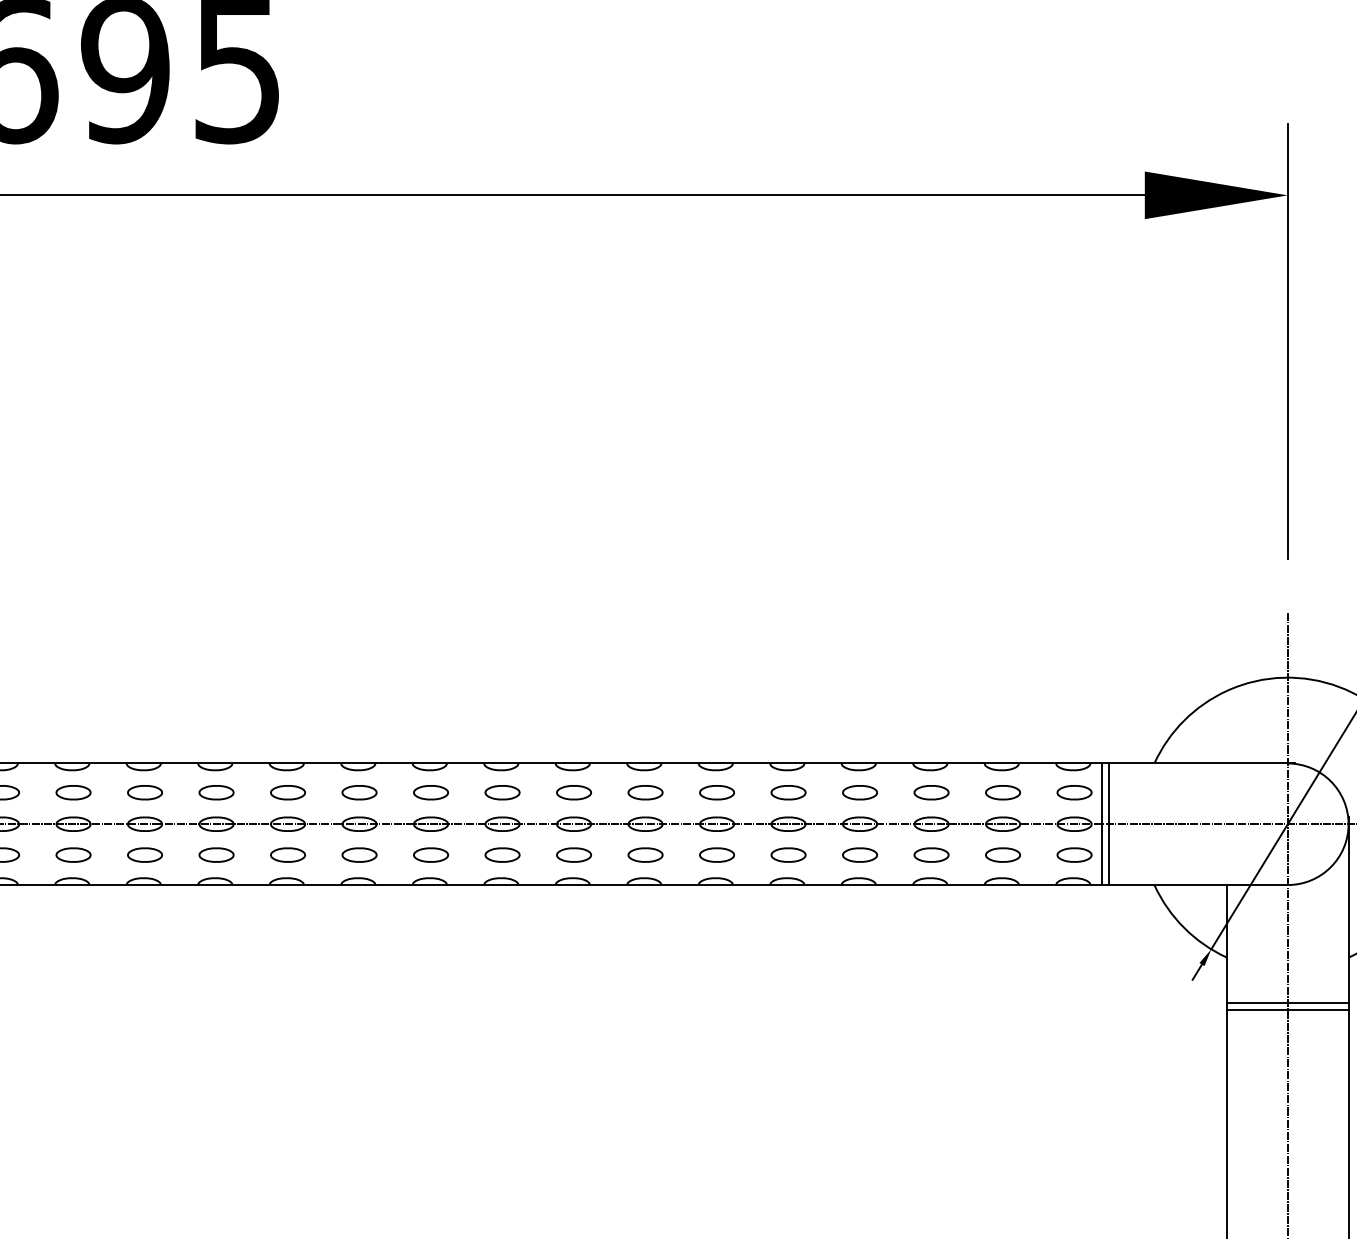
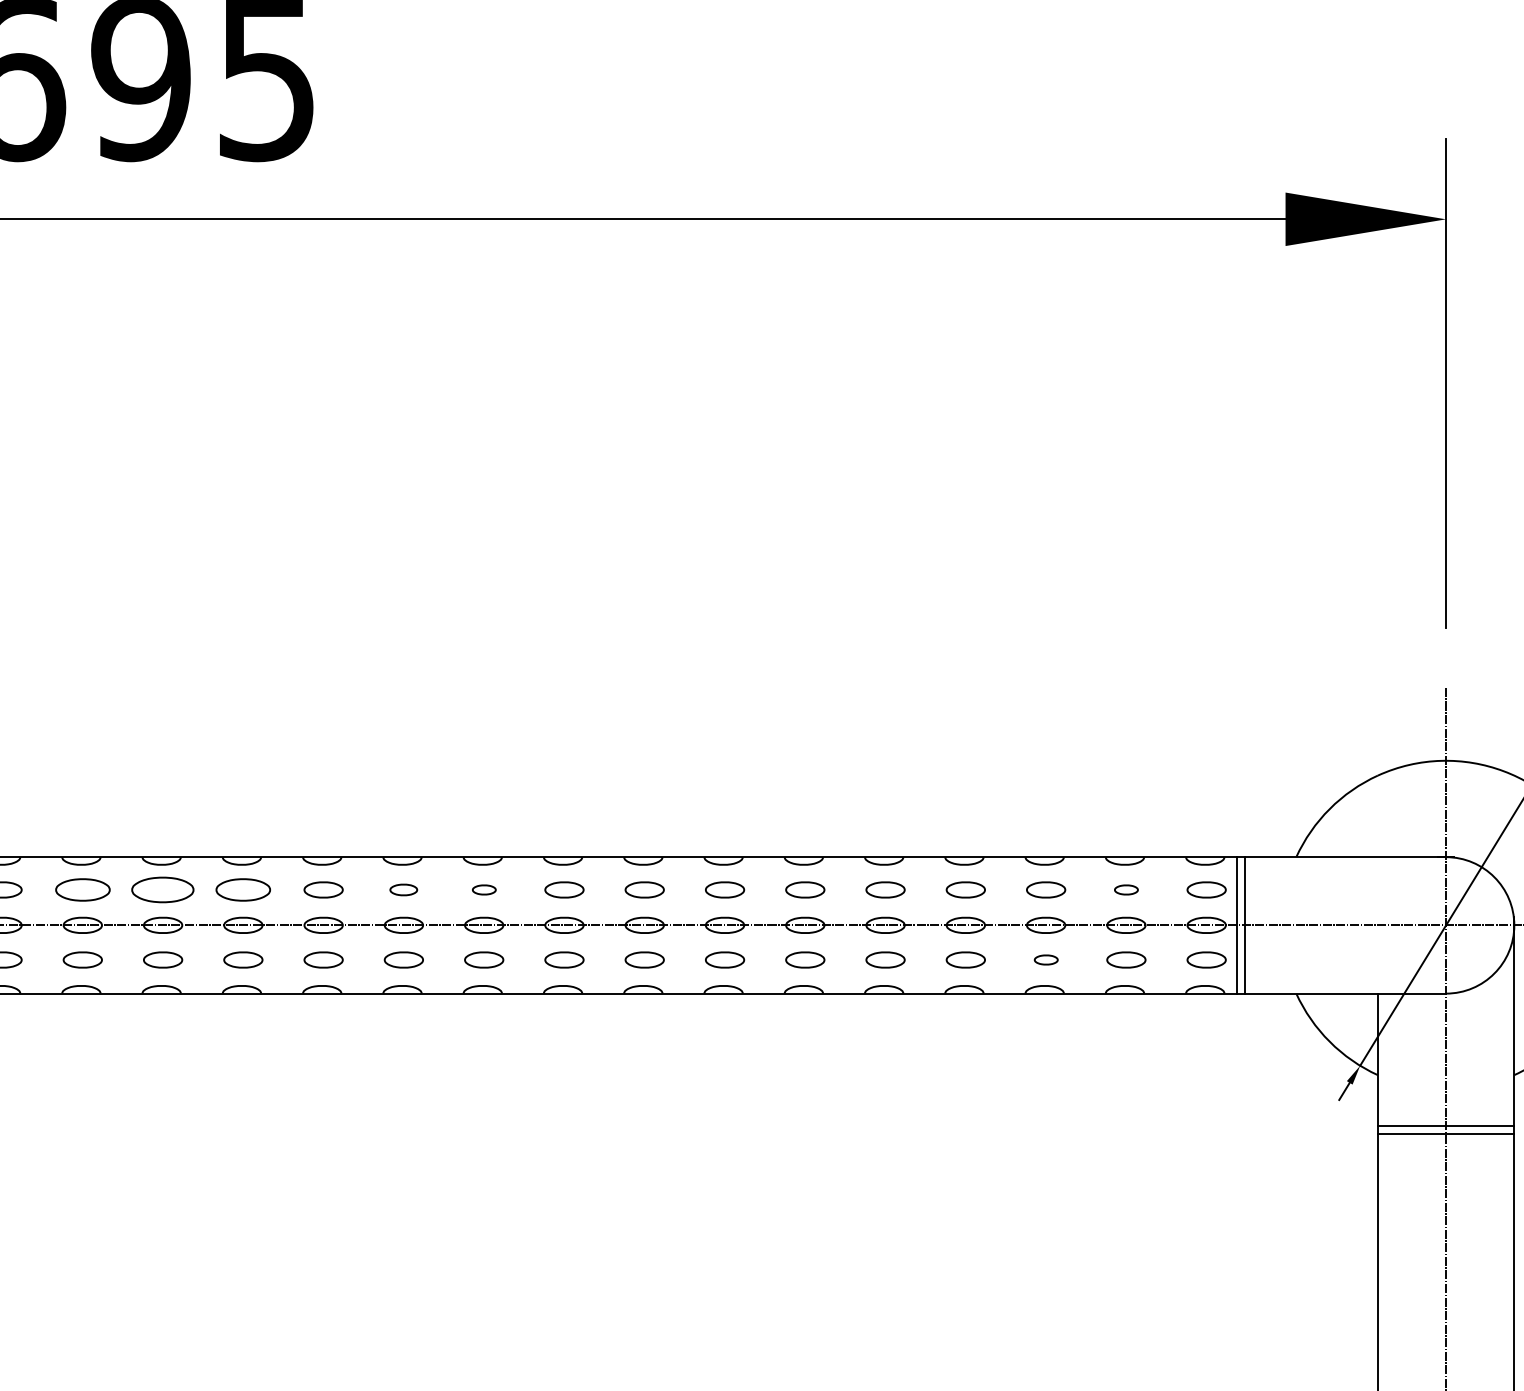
part: (73, 792) -> (82, 889), size x1.4
part: (145, 792) -> (163, 889), size x1.6
part: (216, 792) -> (243, 889), size x1.4
part: (359, 792) -> (403, 889), size x0.7
part: (431, 792) -> (484, 889), size x0.6
part: (1003, 792) -> (1126, 889), size x0.6
part: (931, 854) -> (1046, 959), size x0.6

